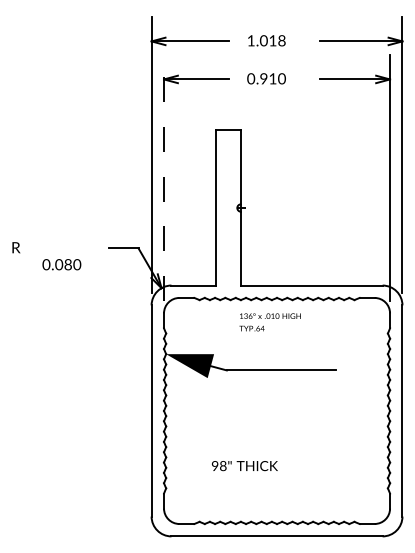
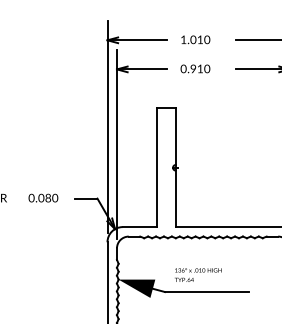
text: (281, 41) -> (206, 40), 1.018 -> 1.010
line: (164, 177) -> (117, 144), dashed -> solid
text: (61, 264) -> (43, 197), moved
text: (269, 322) -> (197, 275), moved

